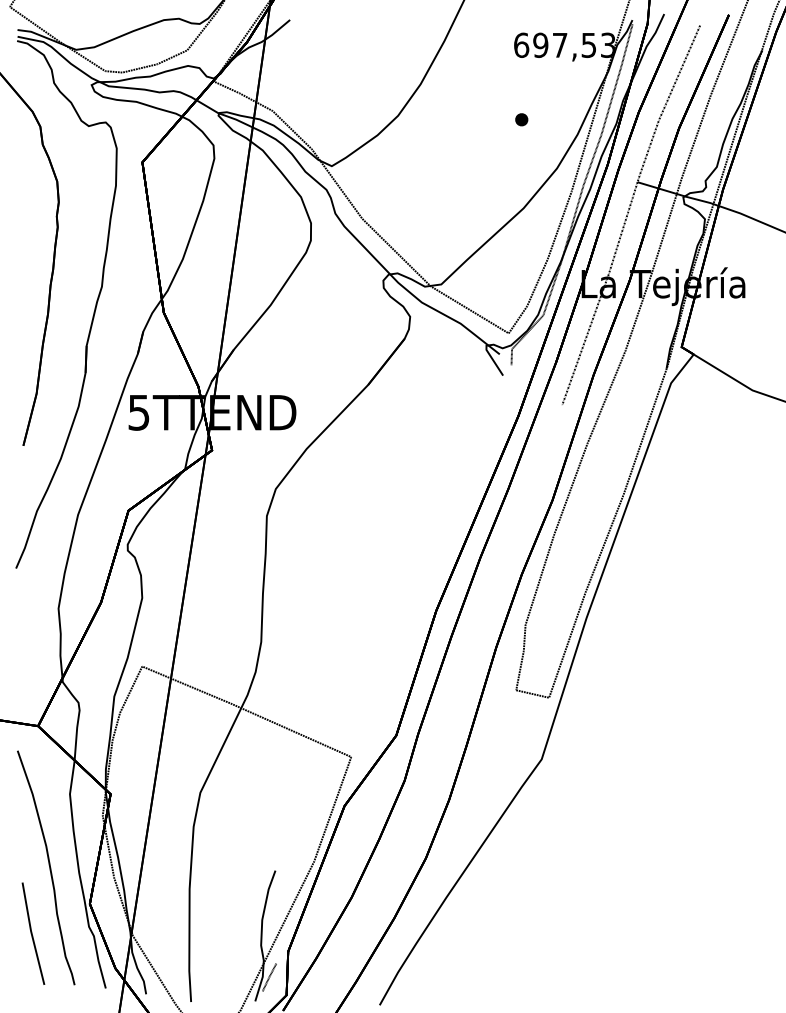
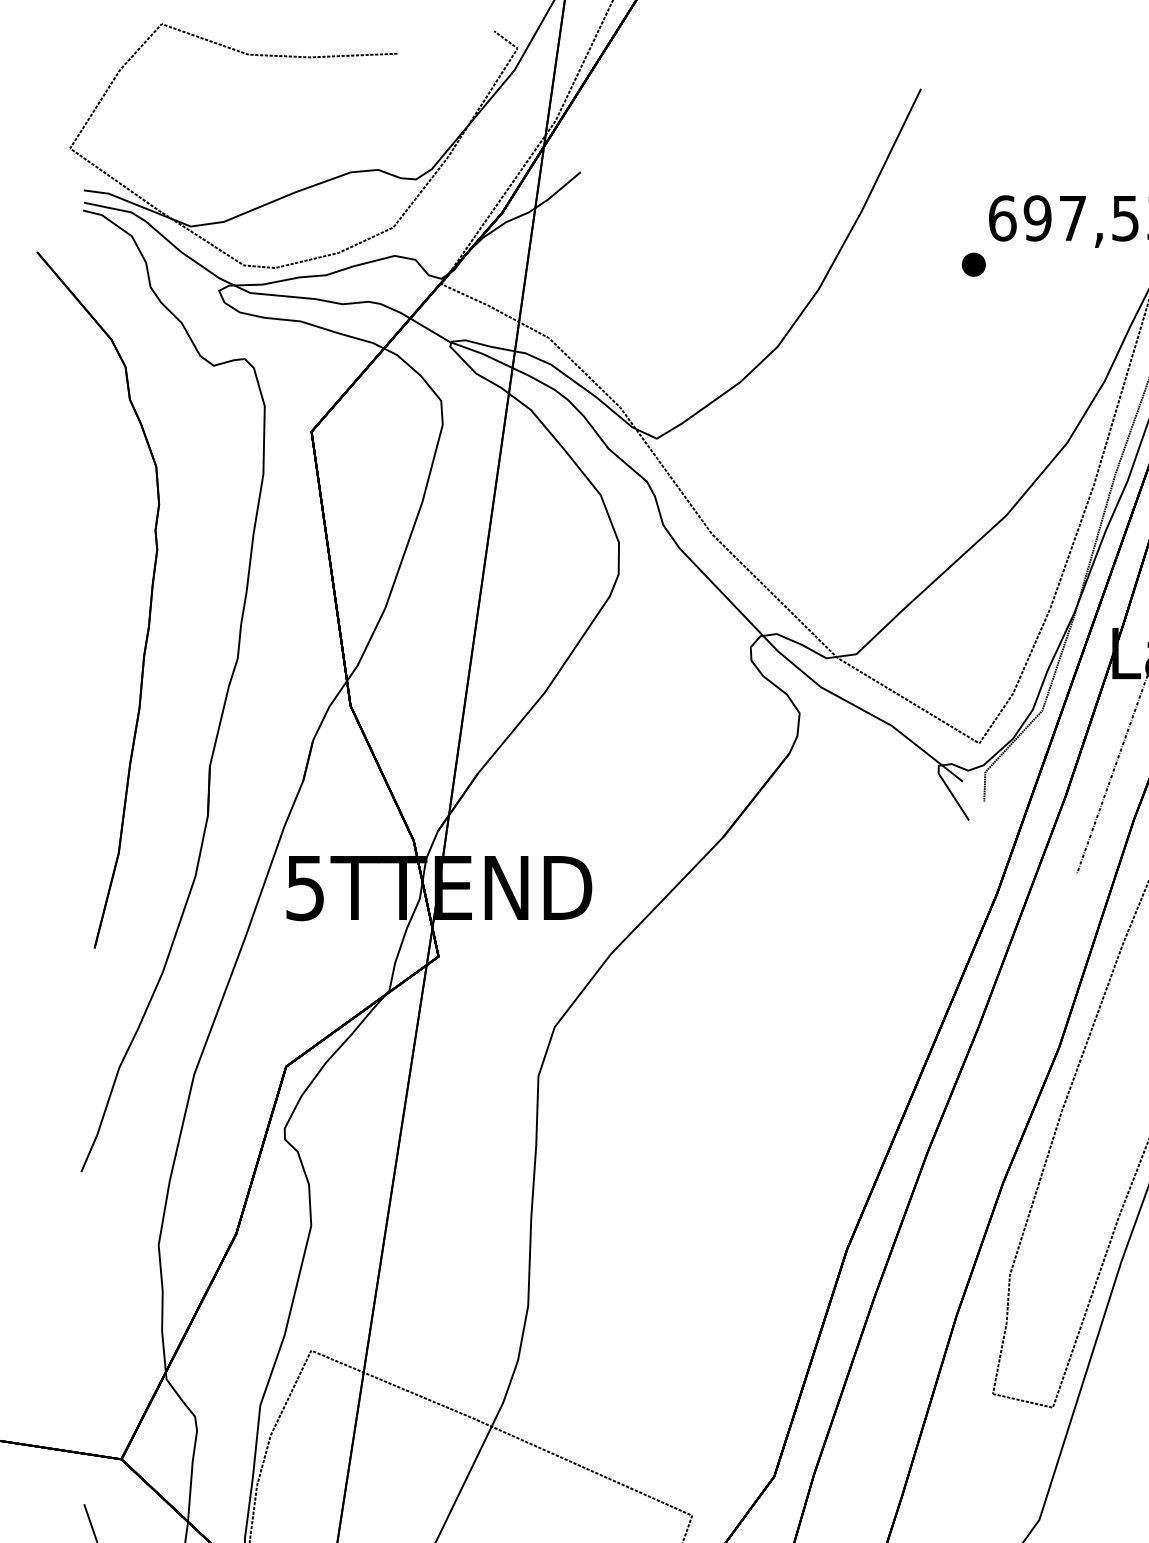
part: (521, 119) -> (973, 264), moved

